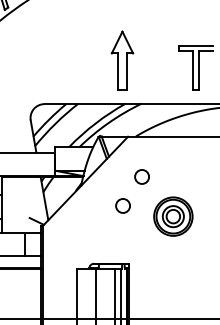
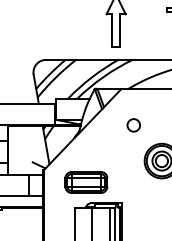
circle: (122, 205) -> (116, 151), removed
part: (89, 240) -> (86, 182), added

